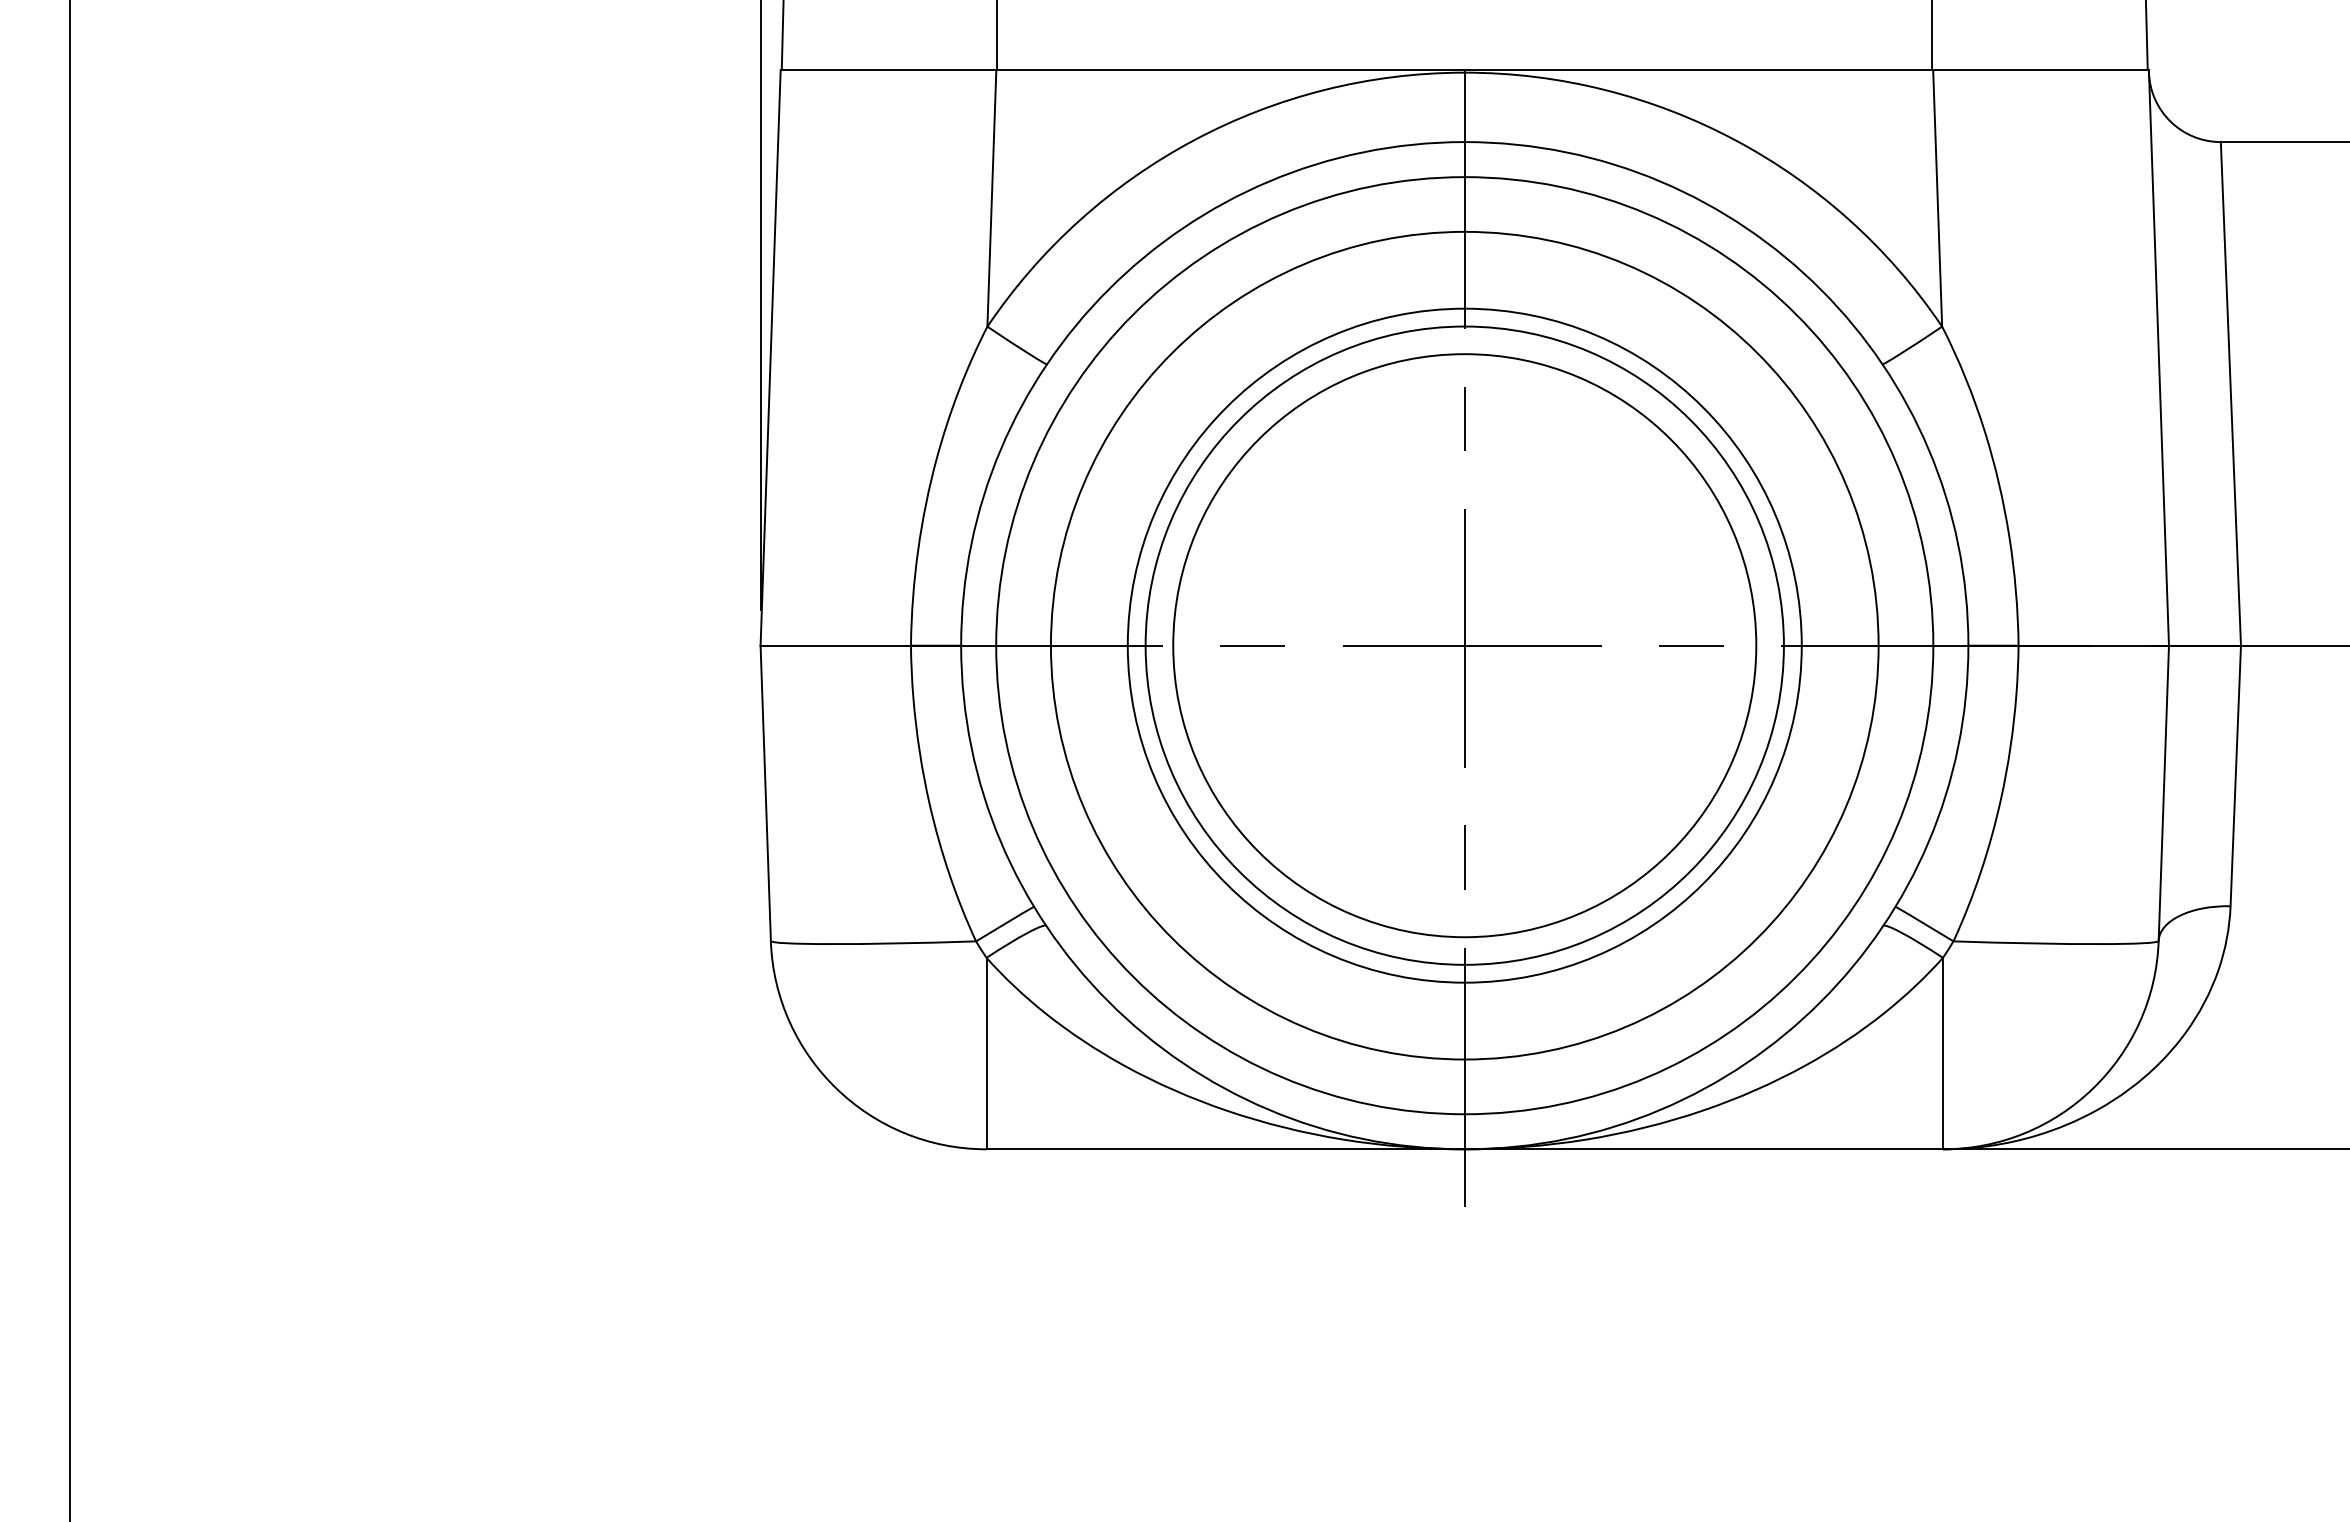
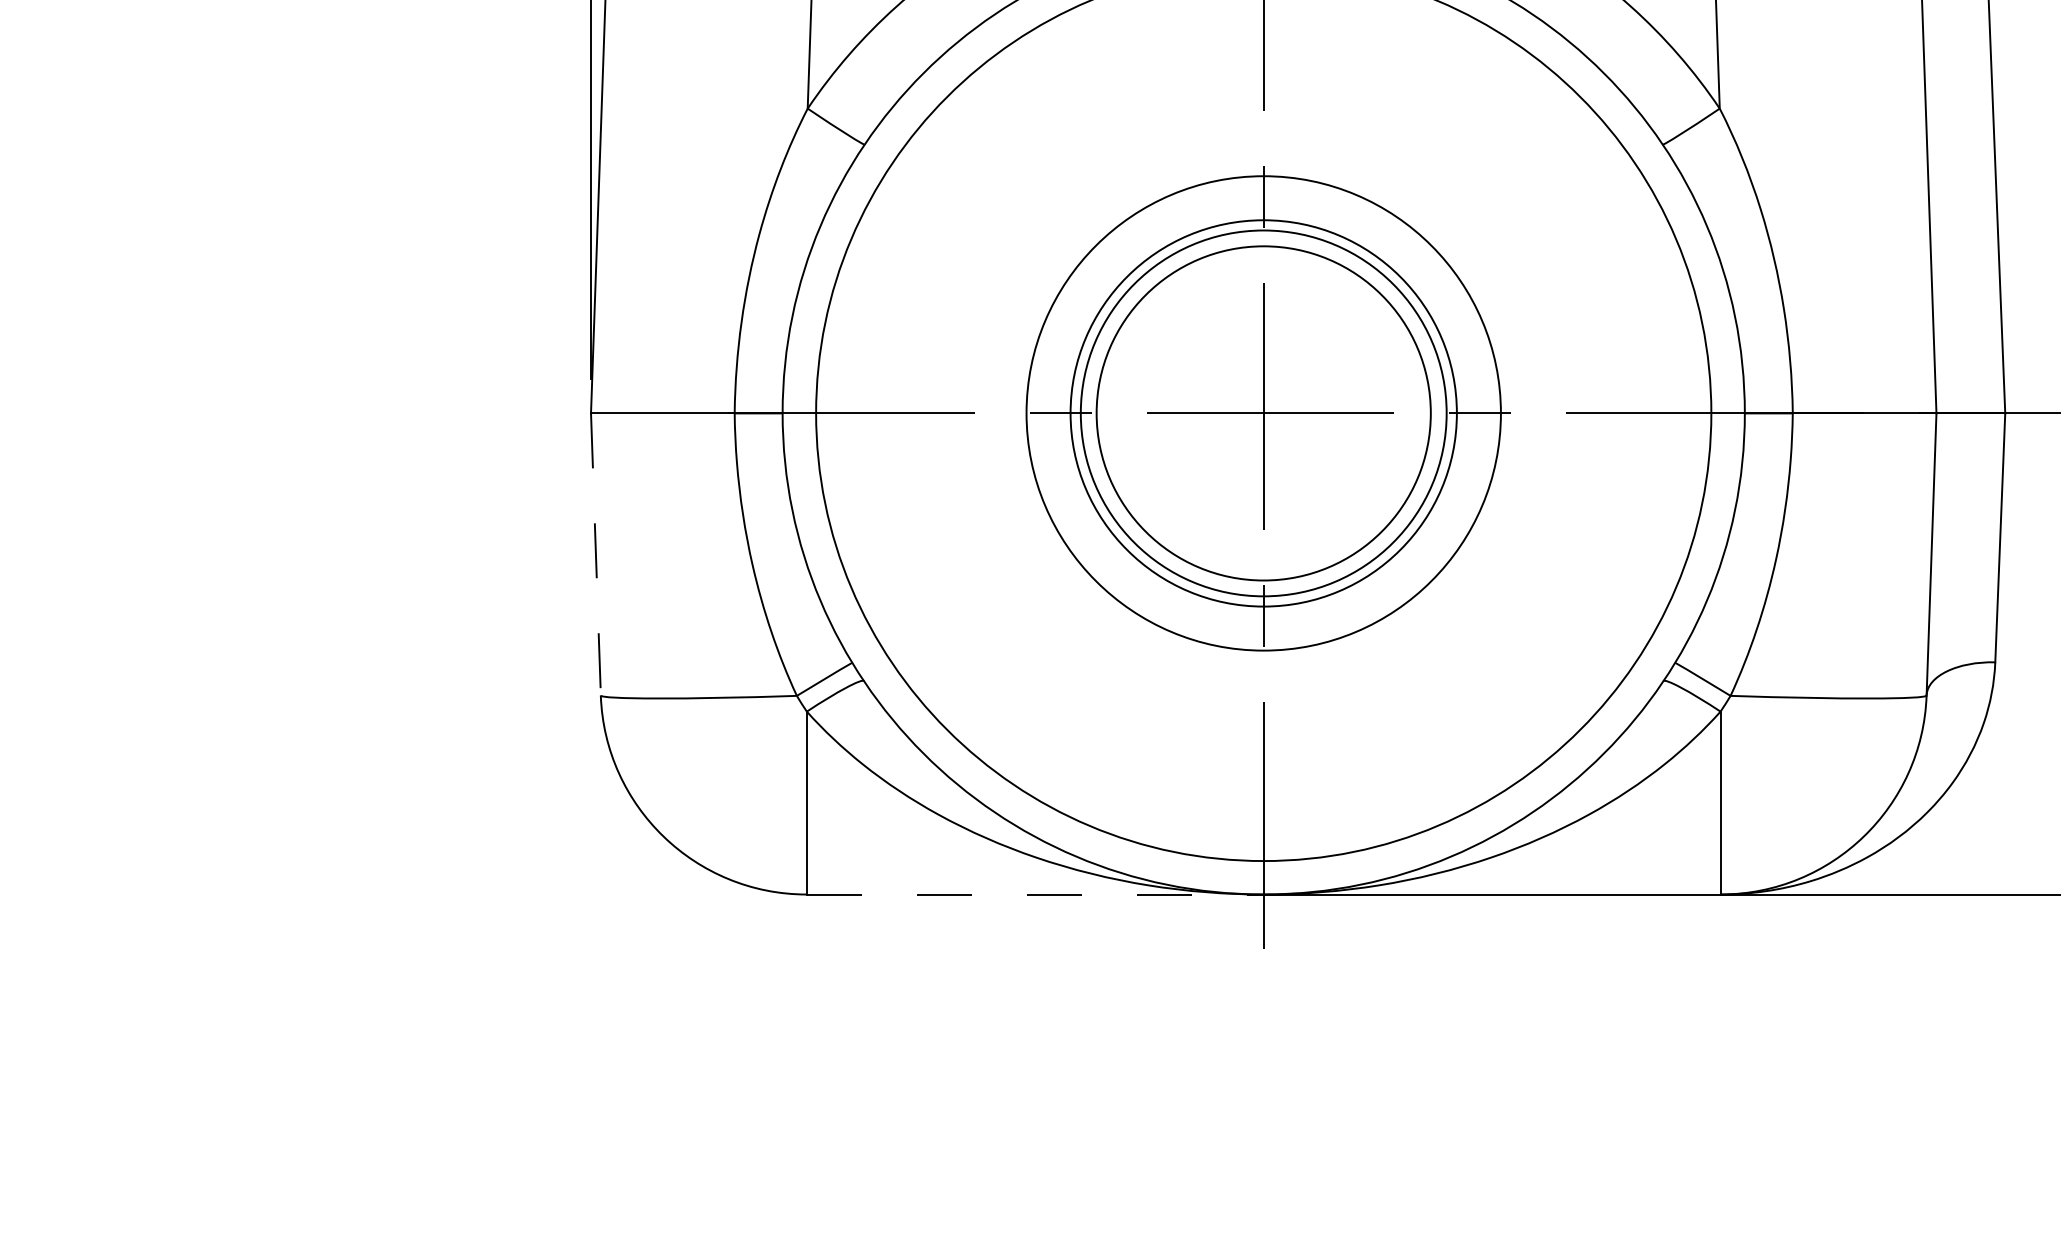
circle: (1464, 645) -> (1263, 413), size x0.6
circle: (1464, 645) -> (1263, 413), size x0.6
circle: (1464, 645) -> (1263, 413), size x0.6
circle: (1464, 645) -> (1263, 413), size x0.6
line: (765, 793) -> (595, 554), solid -> dashed
line: (1226, 1149) -> (1036, 894), solid -> dashed

